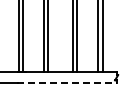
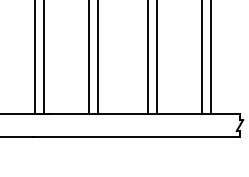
line: (66, 83) -> (135, 137), dashed -> solid

